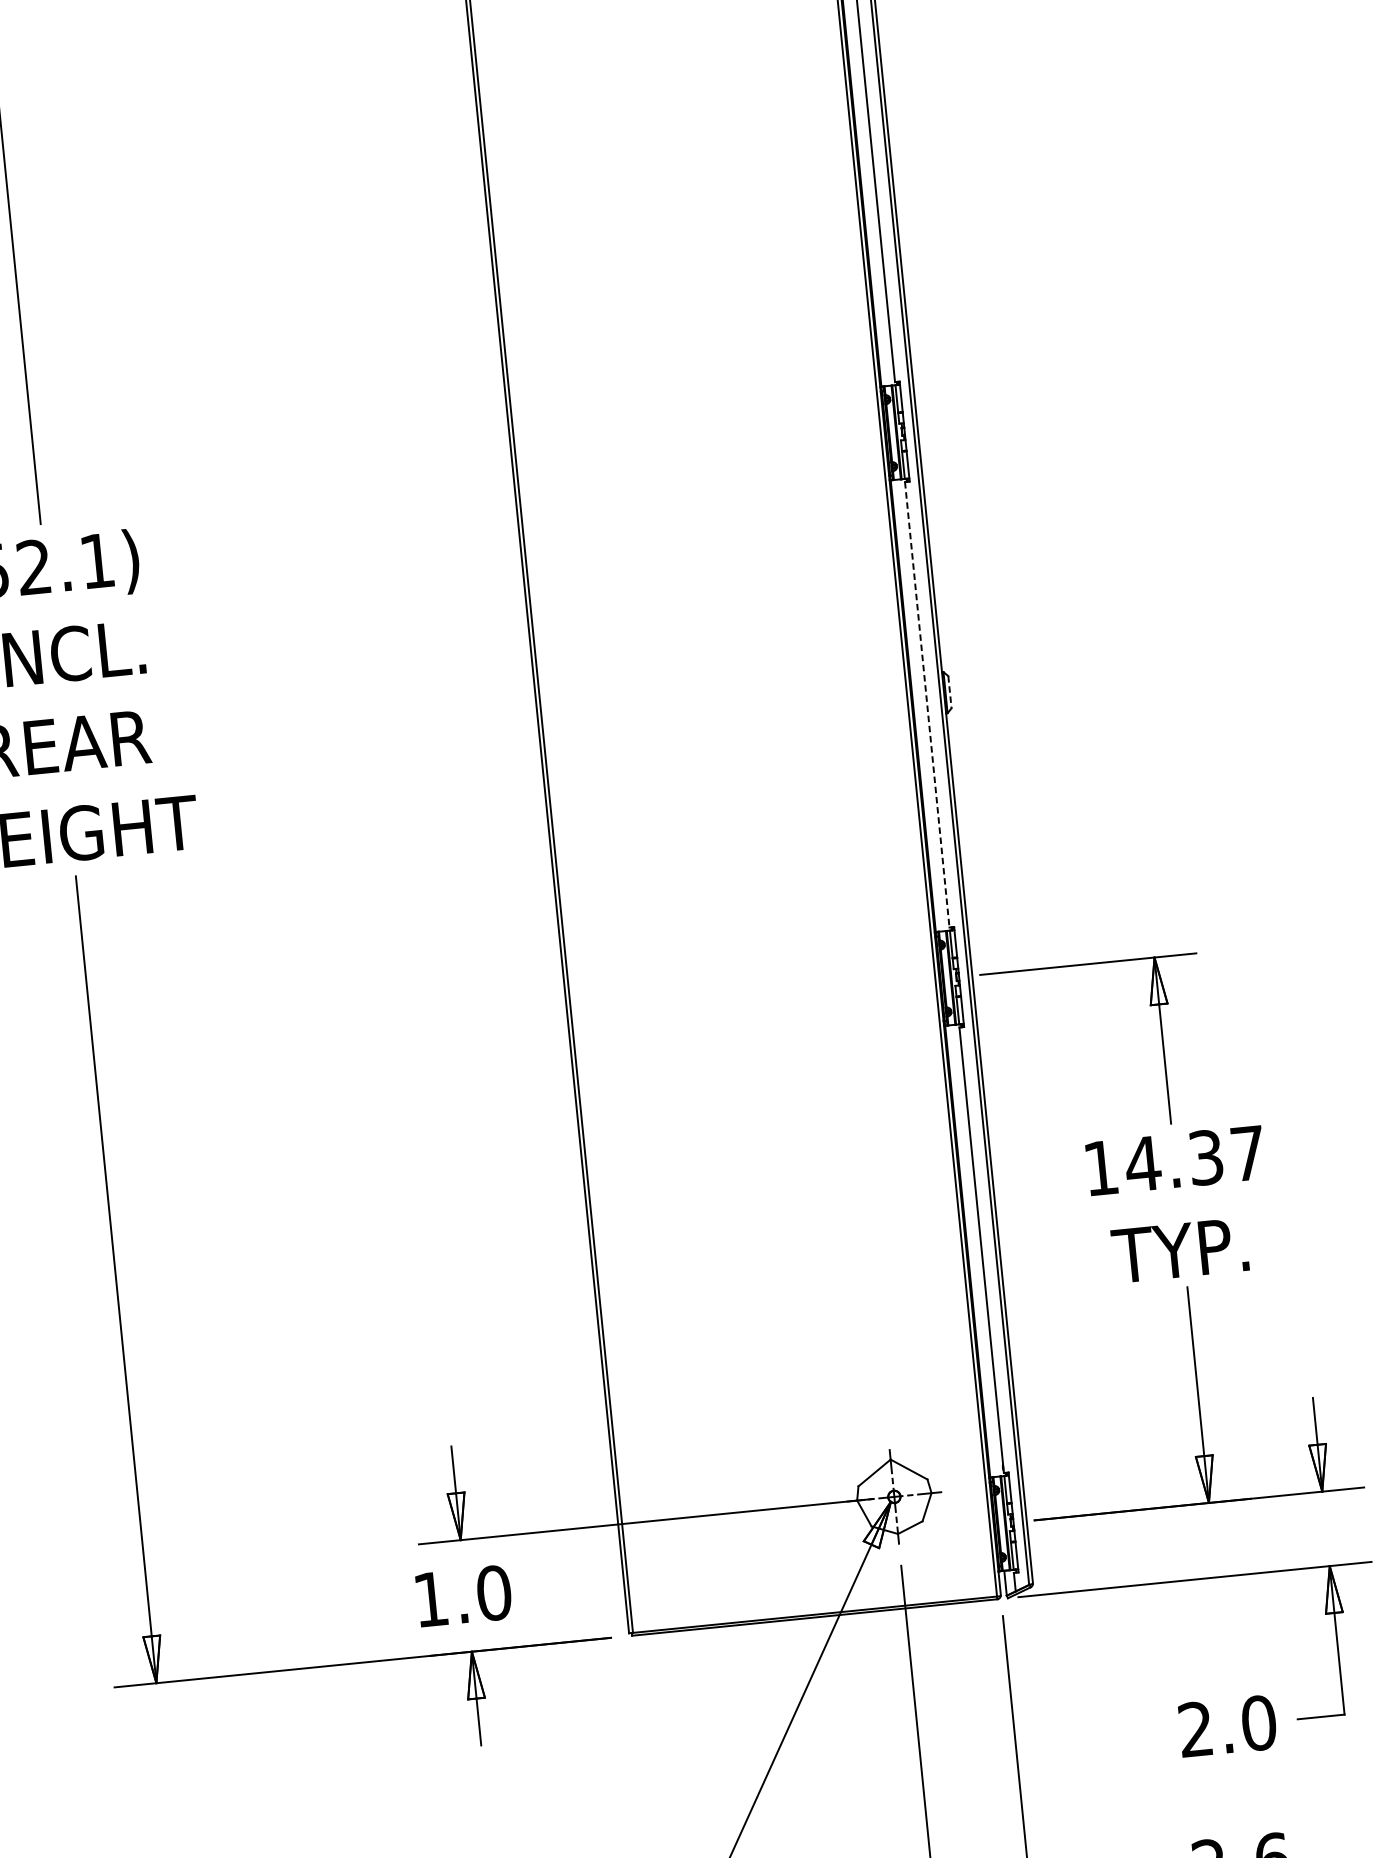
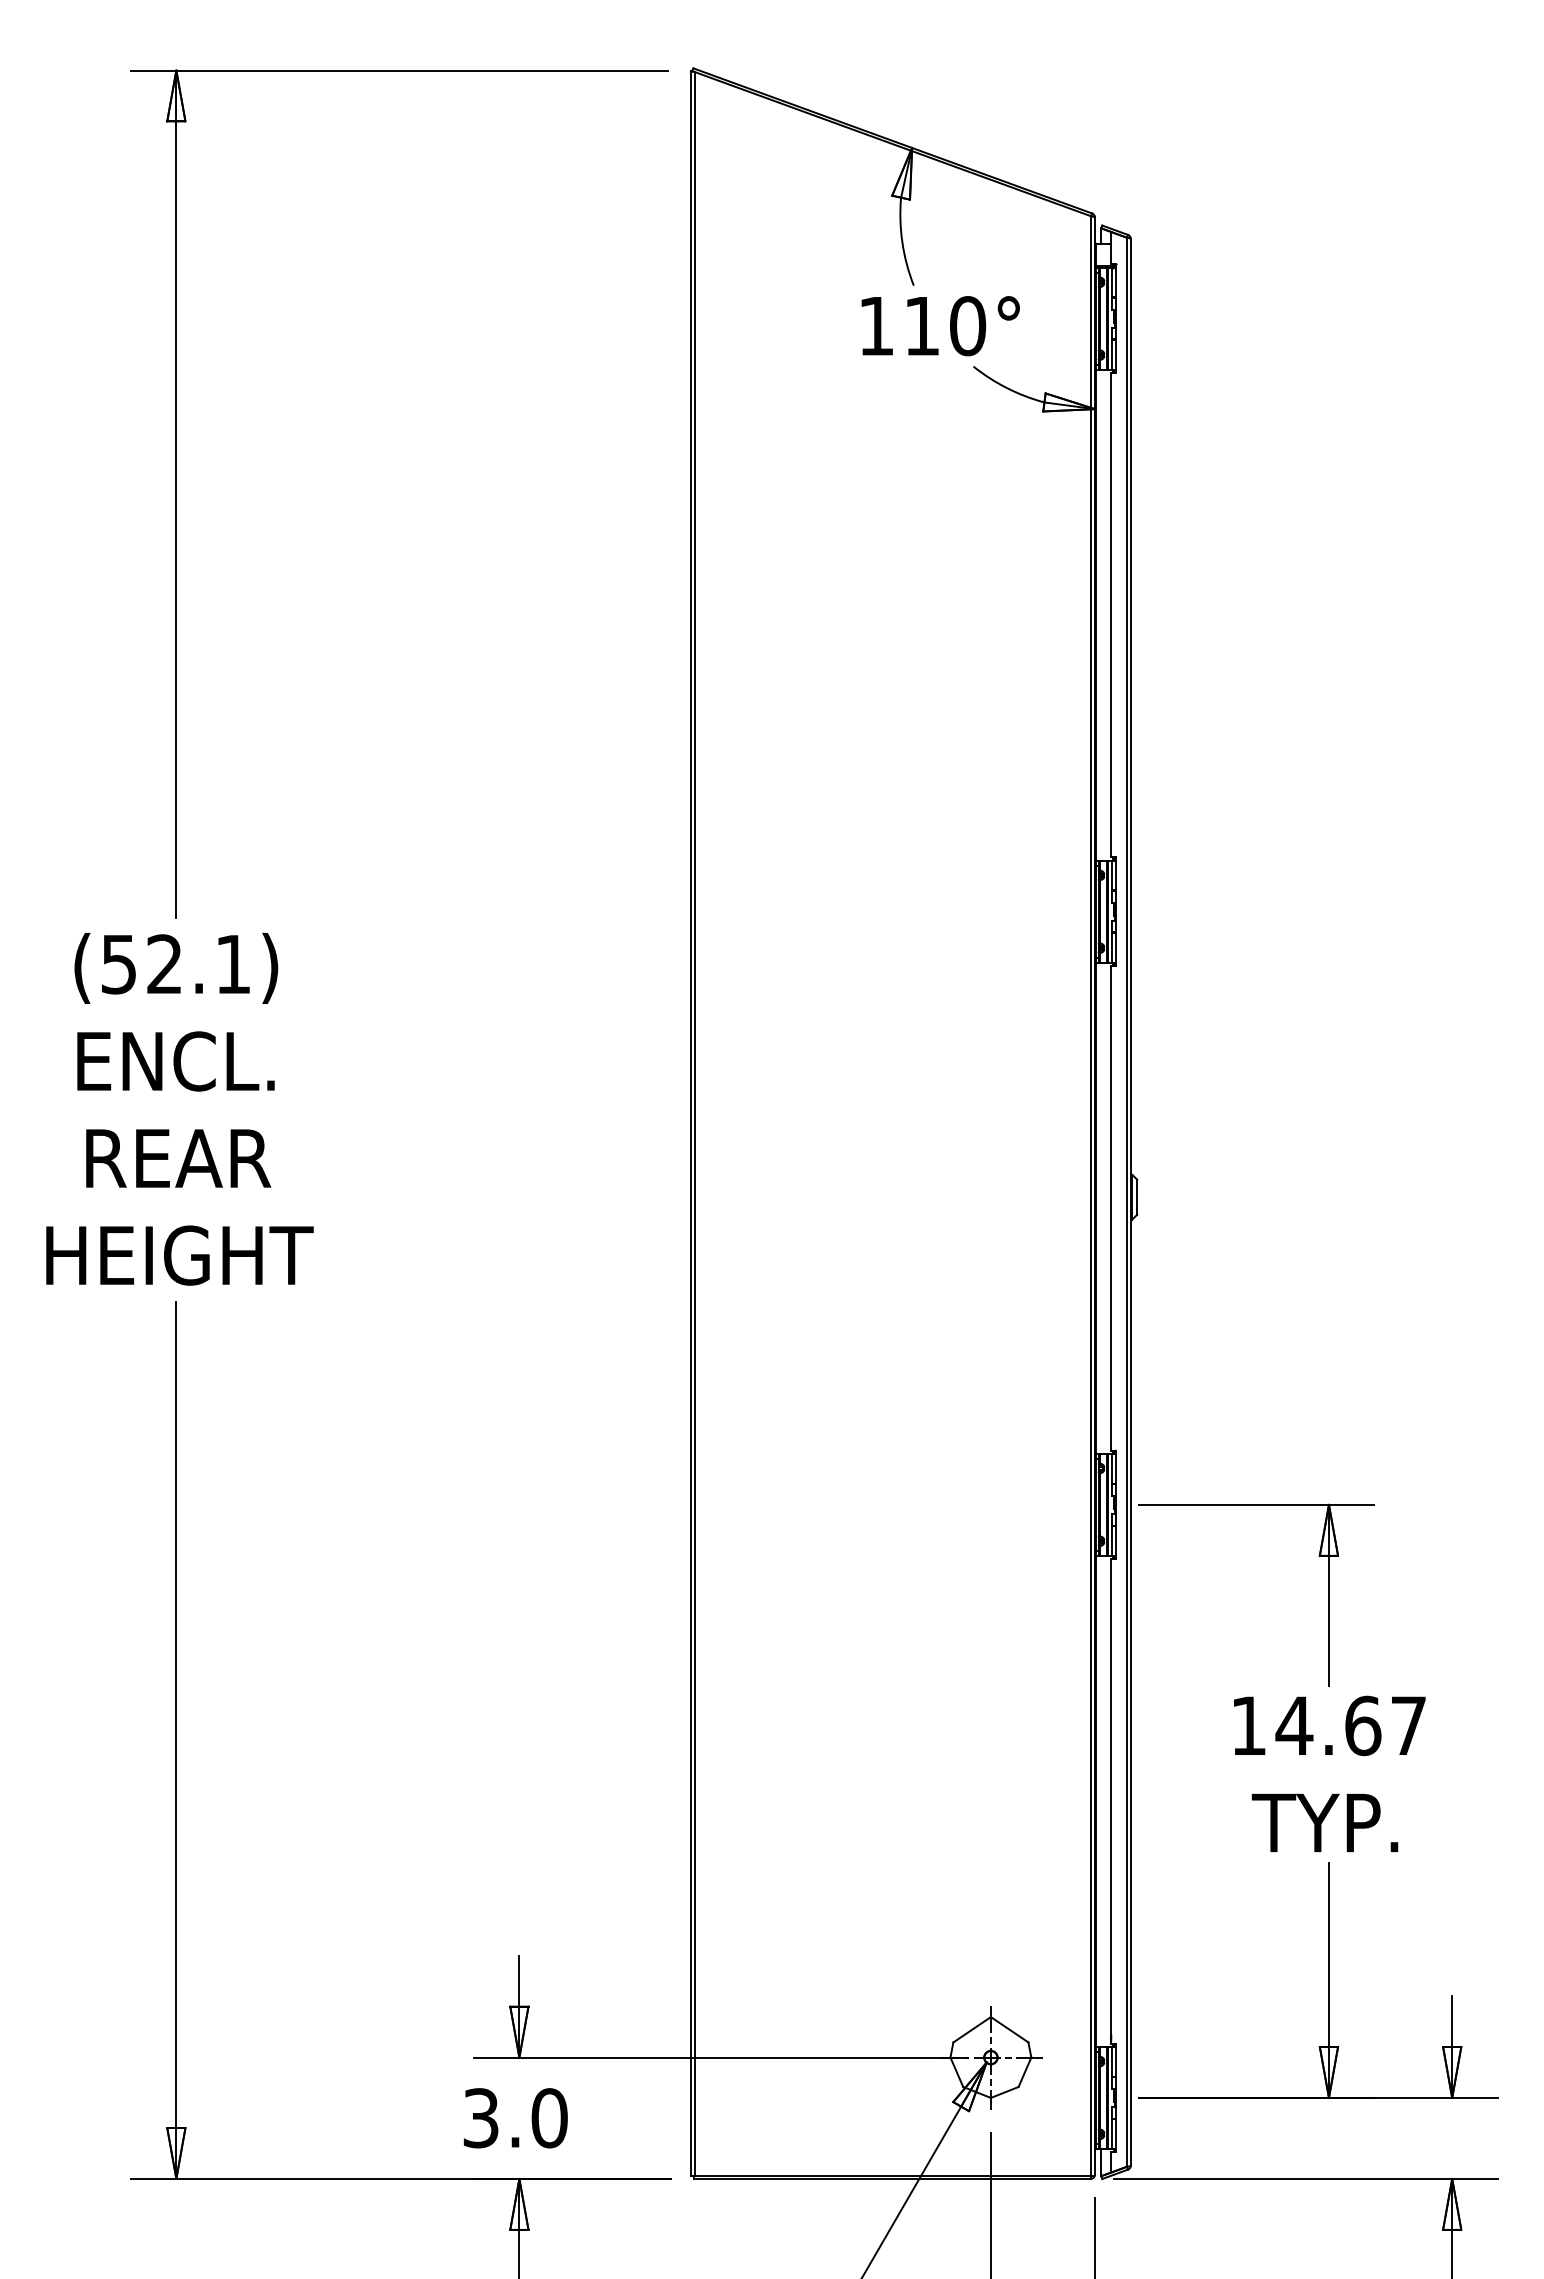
line: (950, 692) -> (1137, 1197), dashed -> solid
line: (927, 704) -> (1111, 1208), dashed -> solid
text: (1206, 1157) -> (1363, 1725), 14.37 -> 14.67
text: (430, 1599) -> (480, 2118), 1.0 -> 3.0

